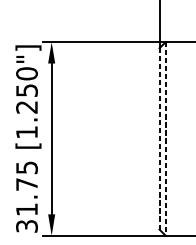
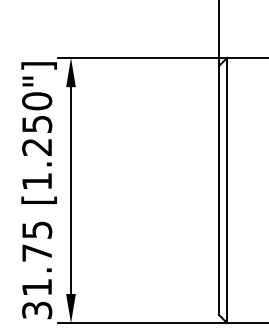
line: (159, 138) -> (218, 190), dashed -> solid
line: (165, 138) -> (227, 190), dashed -> solid

